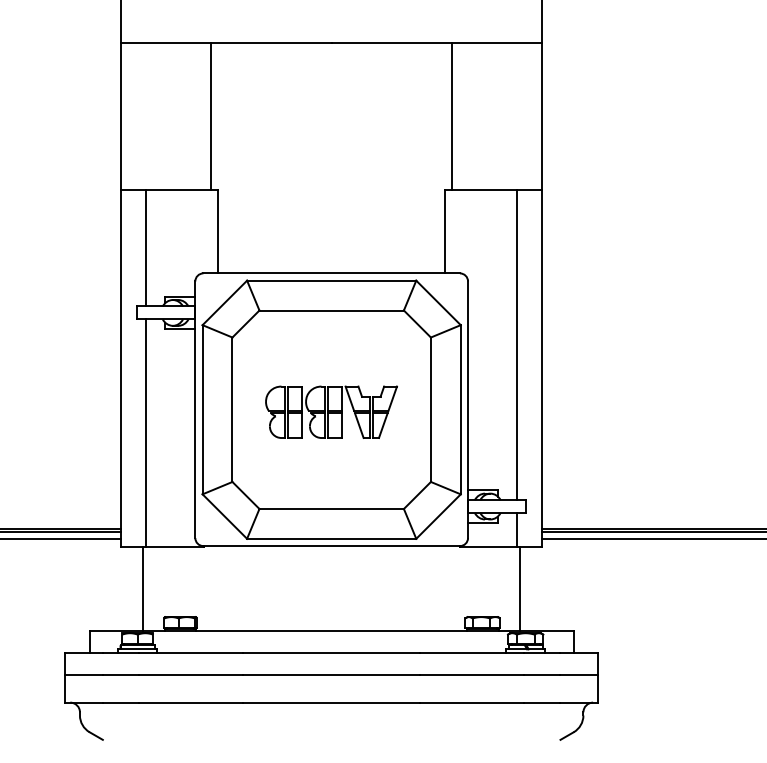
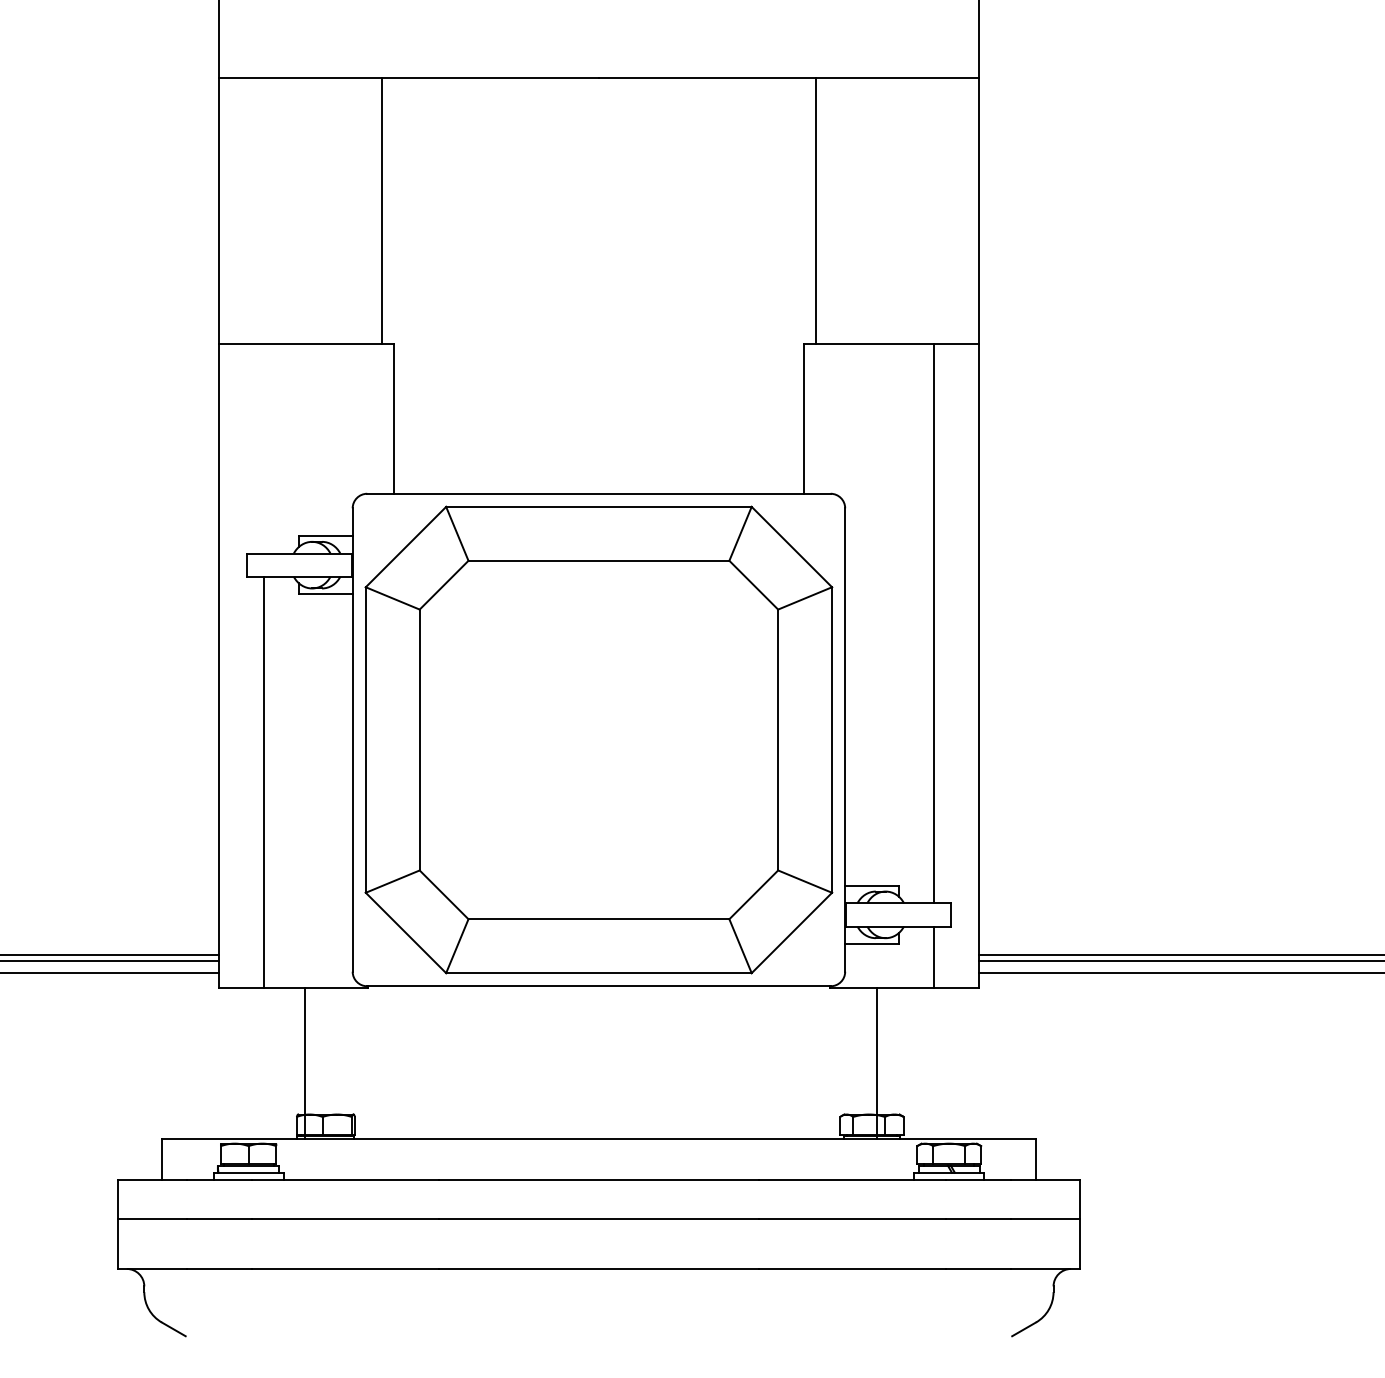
line: (146, 248) -> (264, 448), removed
part: (331, 411) -> (598, 743), removed
line: (142, 588) -> (304, 1062), moved
line: (520, 588) -> (876, 1062), moved

